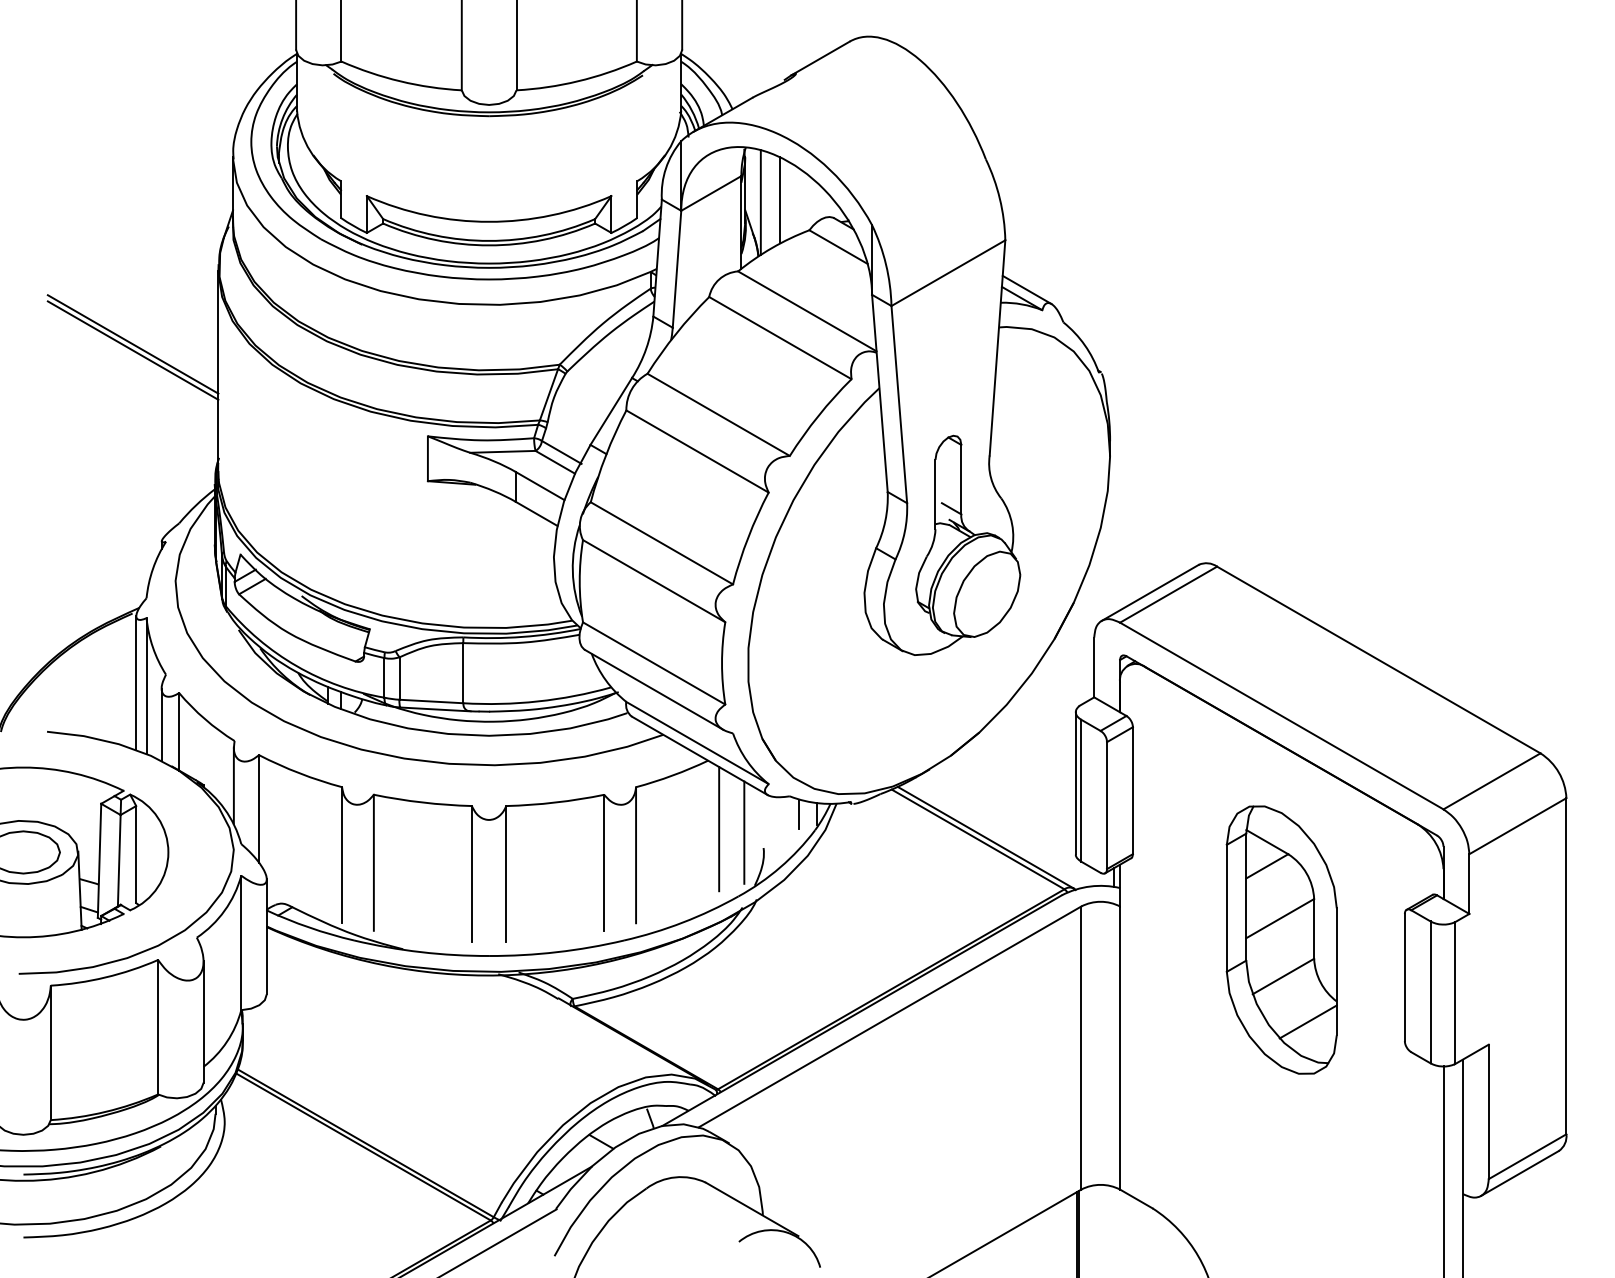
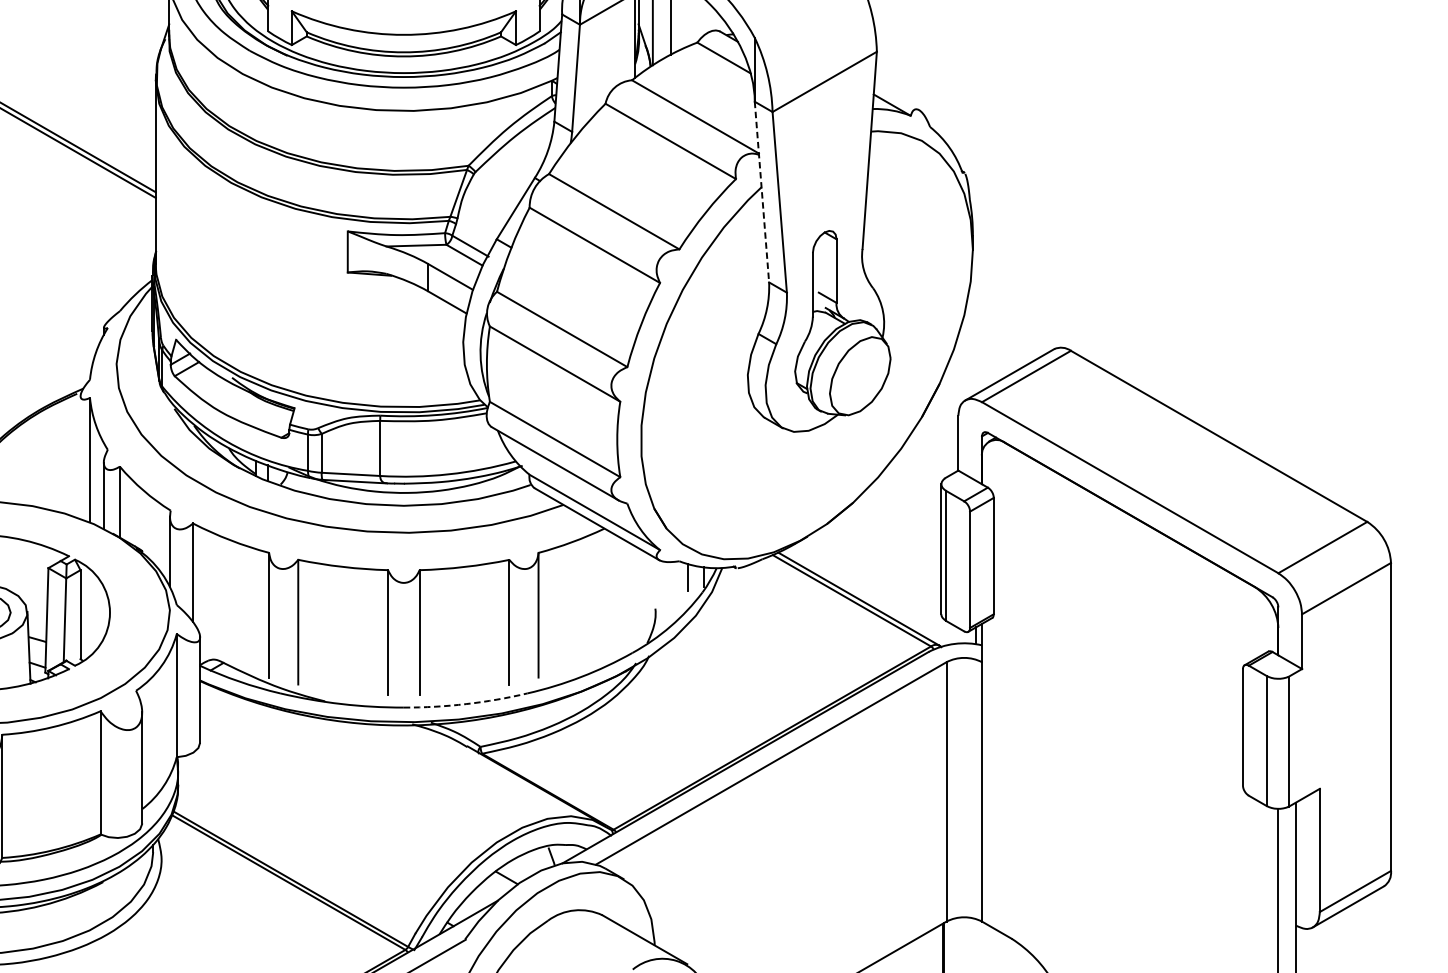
line: (1026, 289) -> (896, 96), removed
line: (879, 393) -> (761, 192), solid -> dashed
line: (136, 682) -> (80, 456), removed
line: (719, 829) -> (614, 591), removed
line: (744, 832) -> (637, 594), removed
part: (1281, 939) -> (1129, 692), removed
arc: (557, 952) -> (466, 704), solid -> dashed

